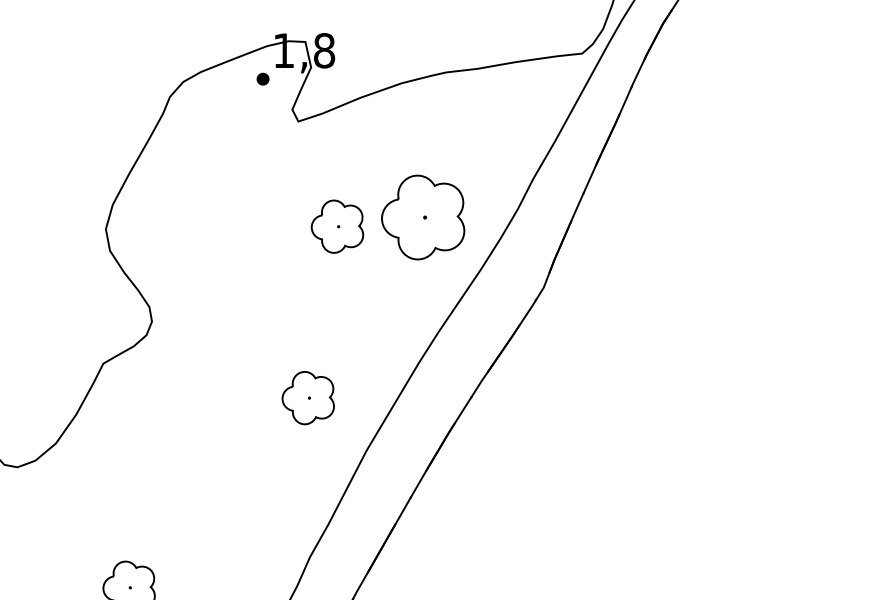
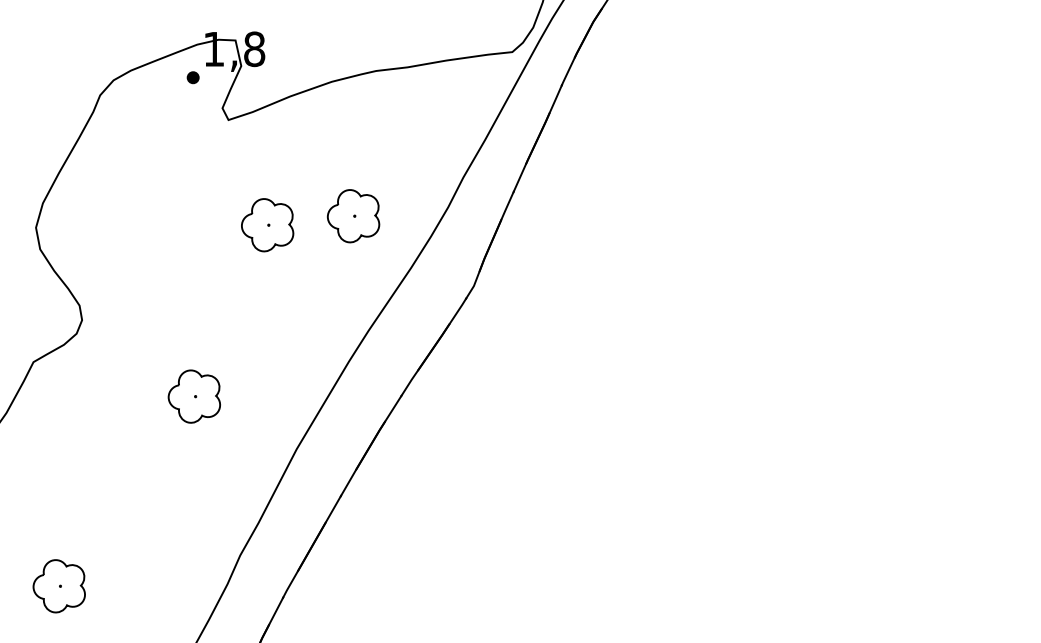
part: (423, 217) -> (353, 216), size x0.62
part: (307, 397) -> (193, 396), moved

